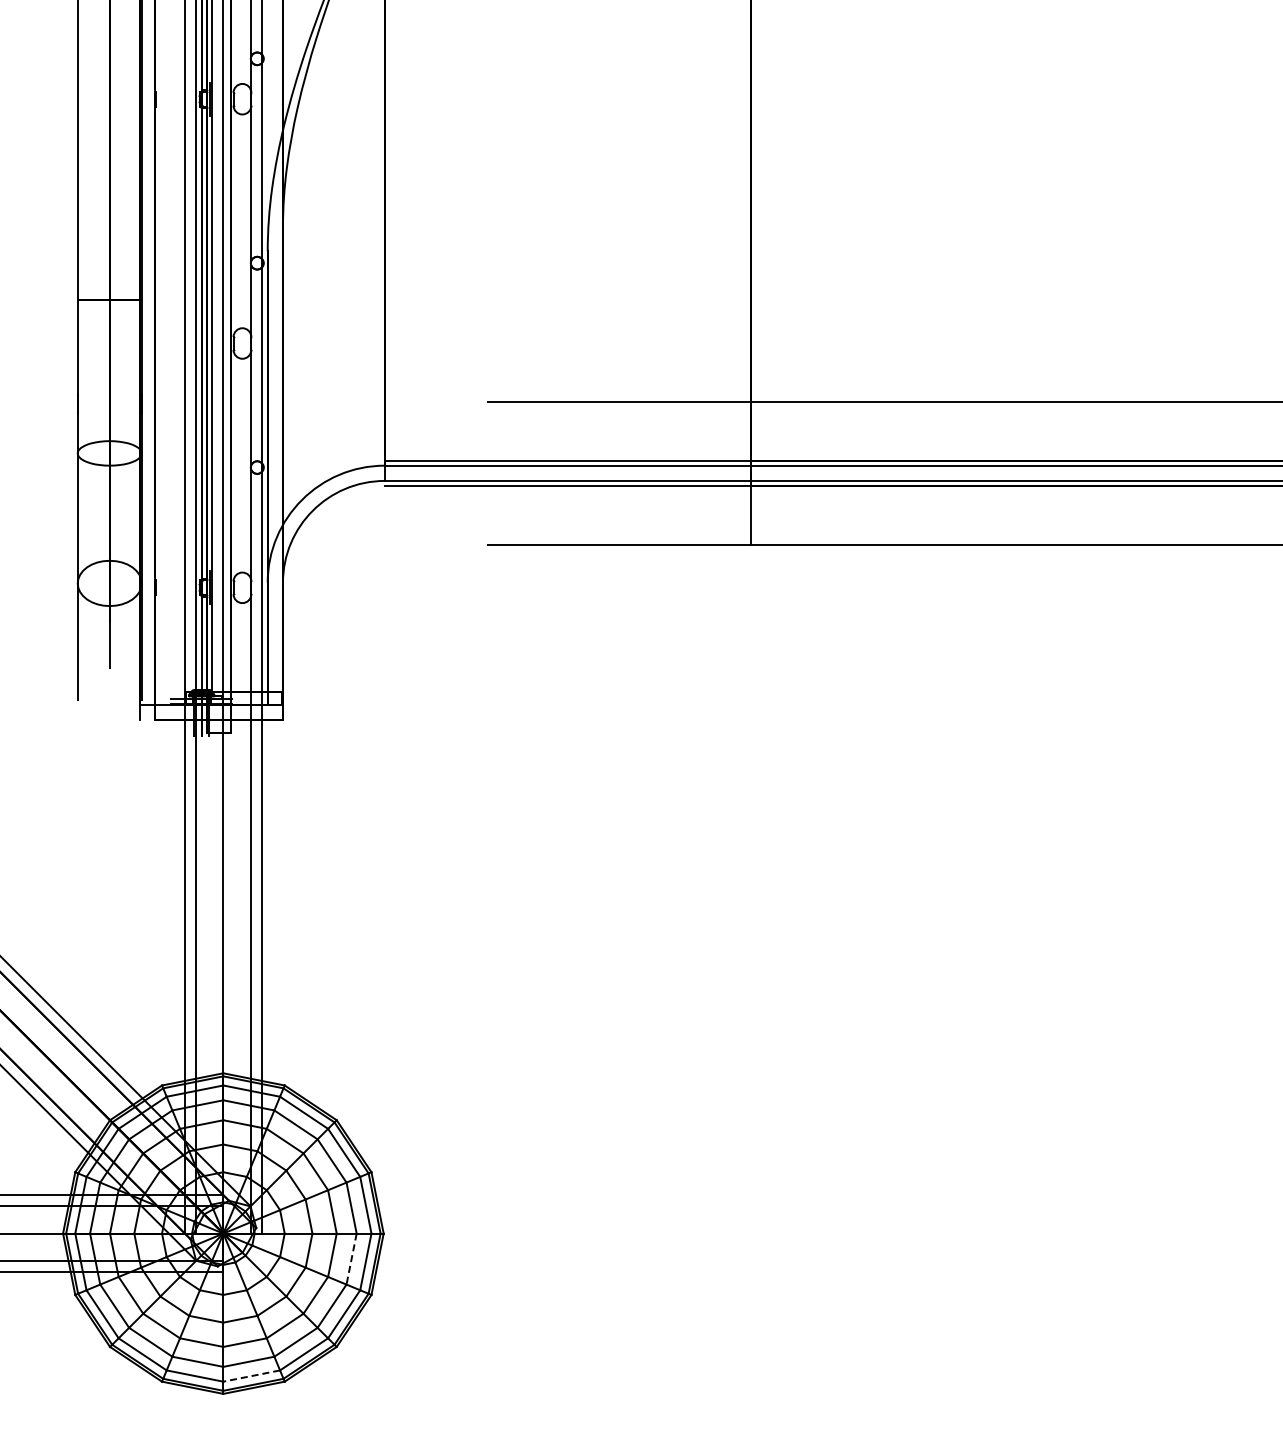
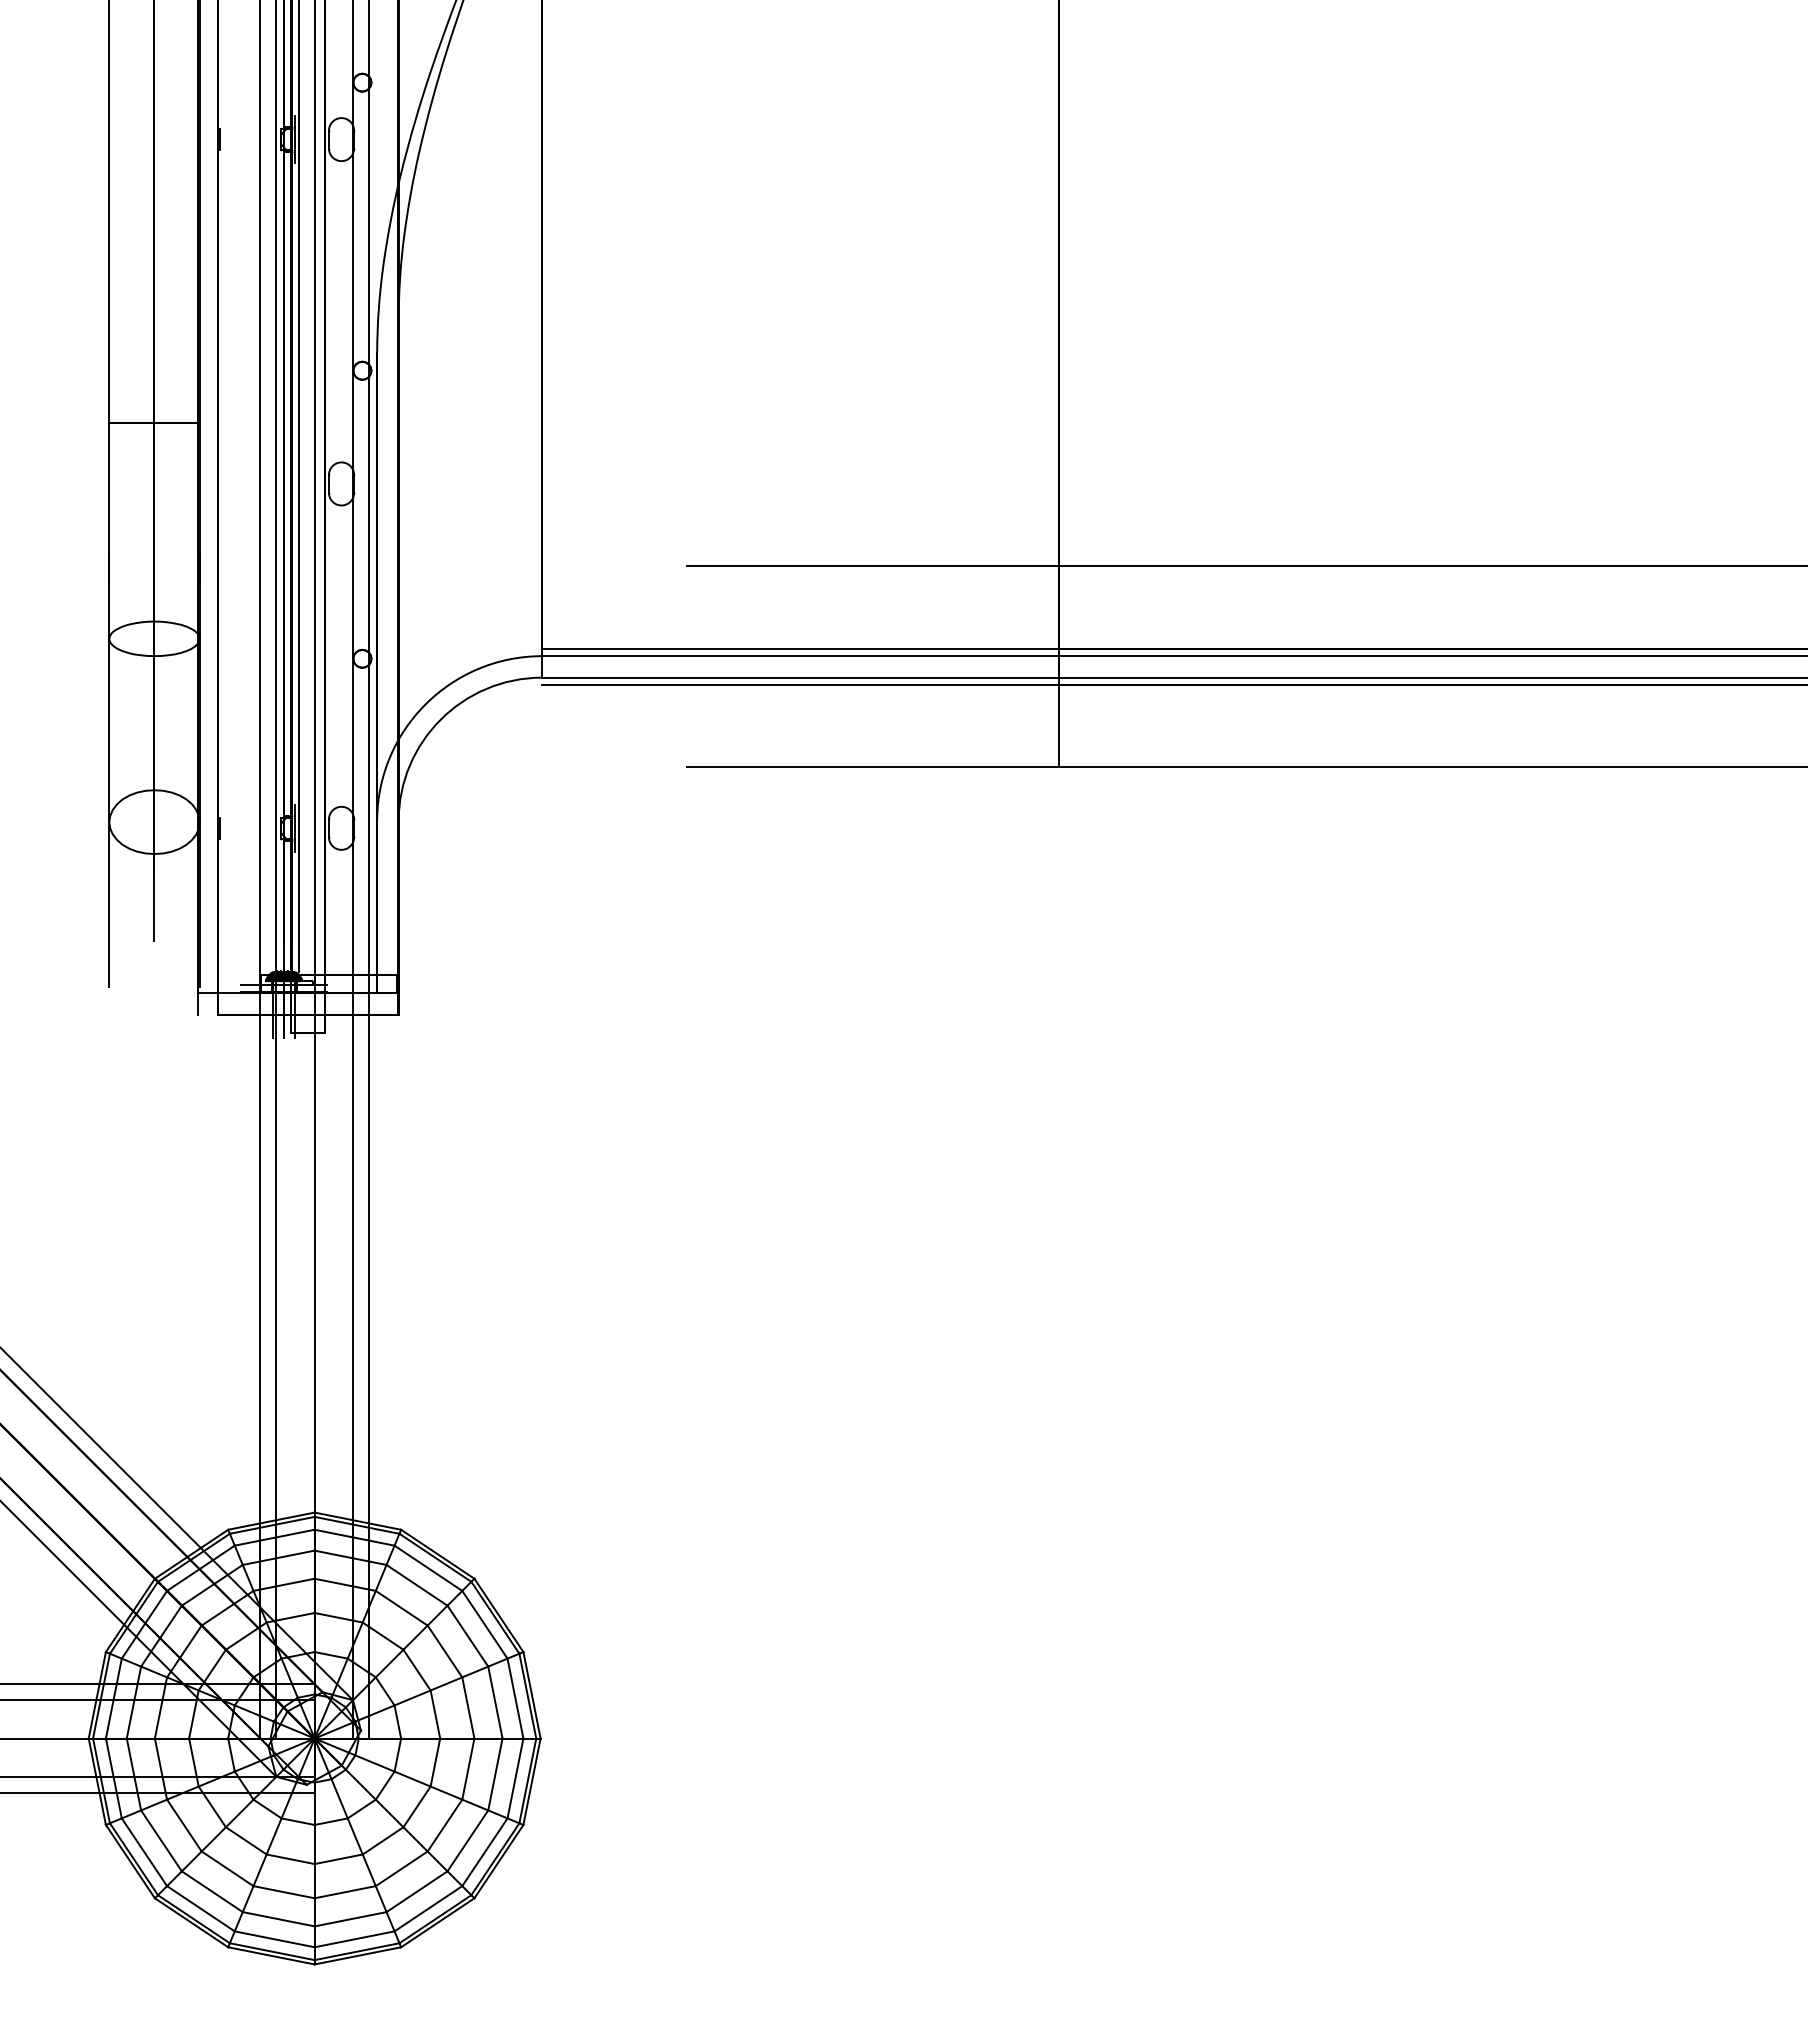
line: (351, 1259) -> (495, 1775), dashed -> solid
line: (251, 1376) -> (354, 1939), dashed -> solid

